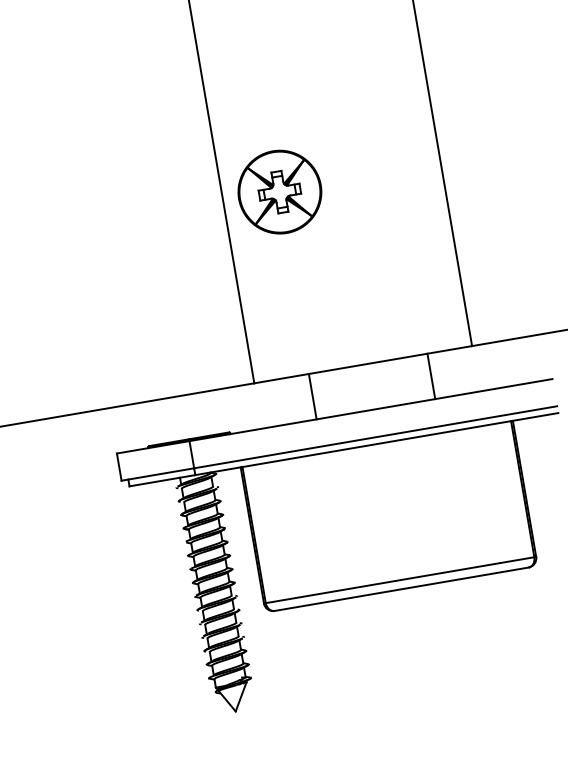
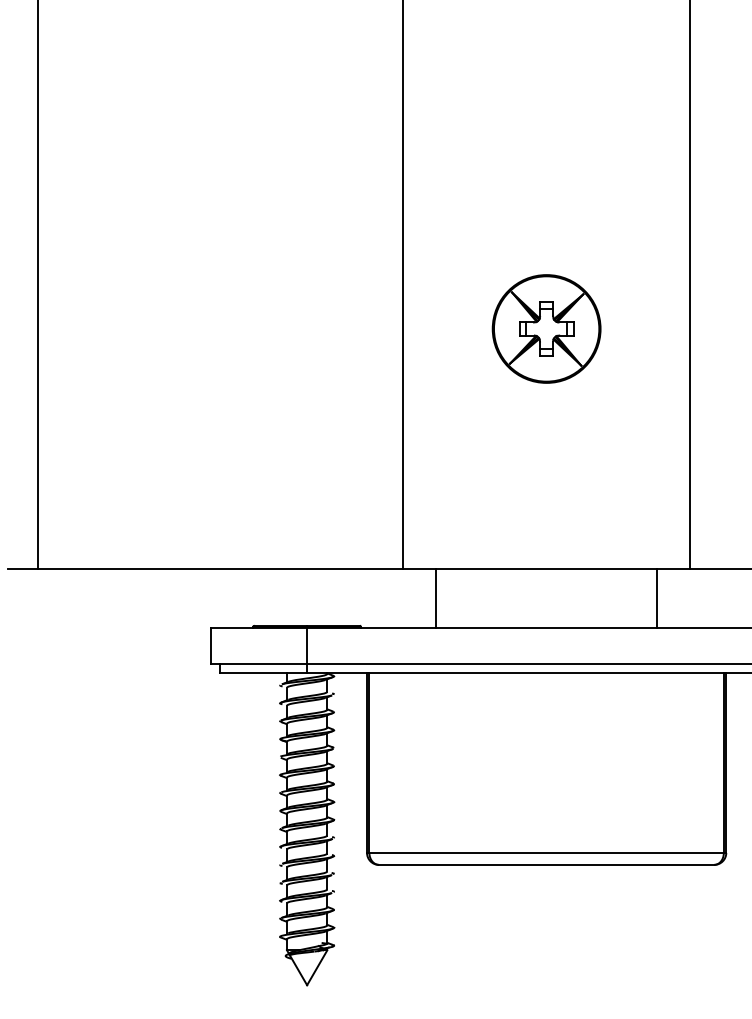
part: (279, 191) -> (546, 328), moved
line: (431, 376) -> (657, 598), moved
line: (312, 396) -> (435, 598), moved

